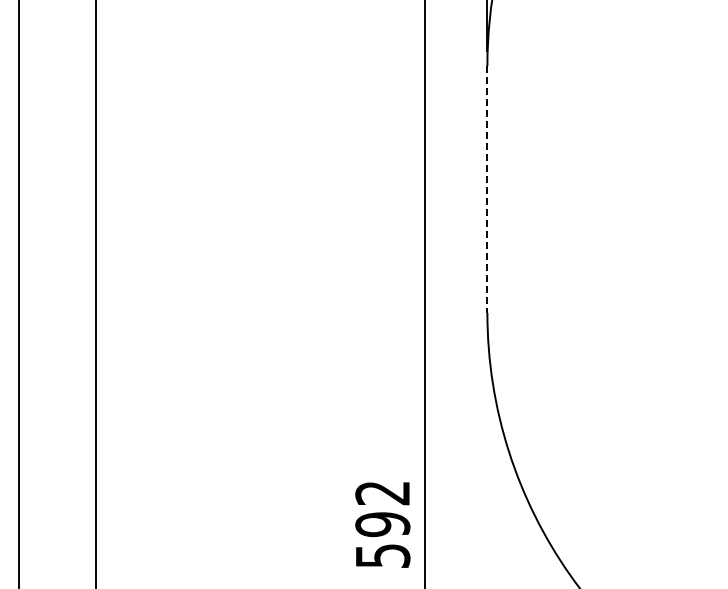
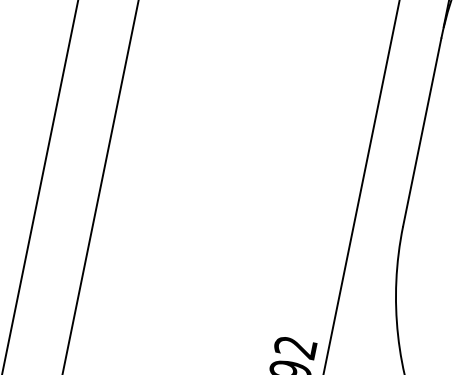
line: (487, 190) -> (422, 133), dashed -> solid

